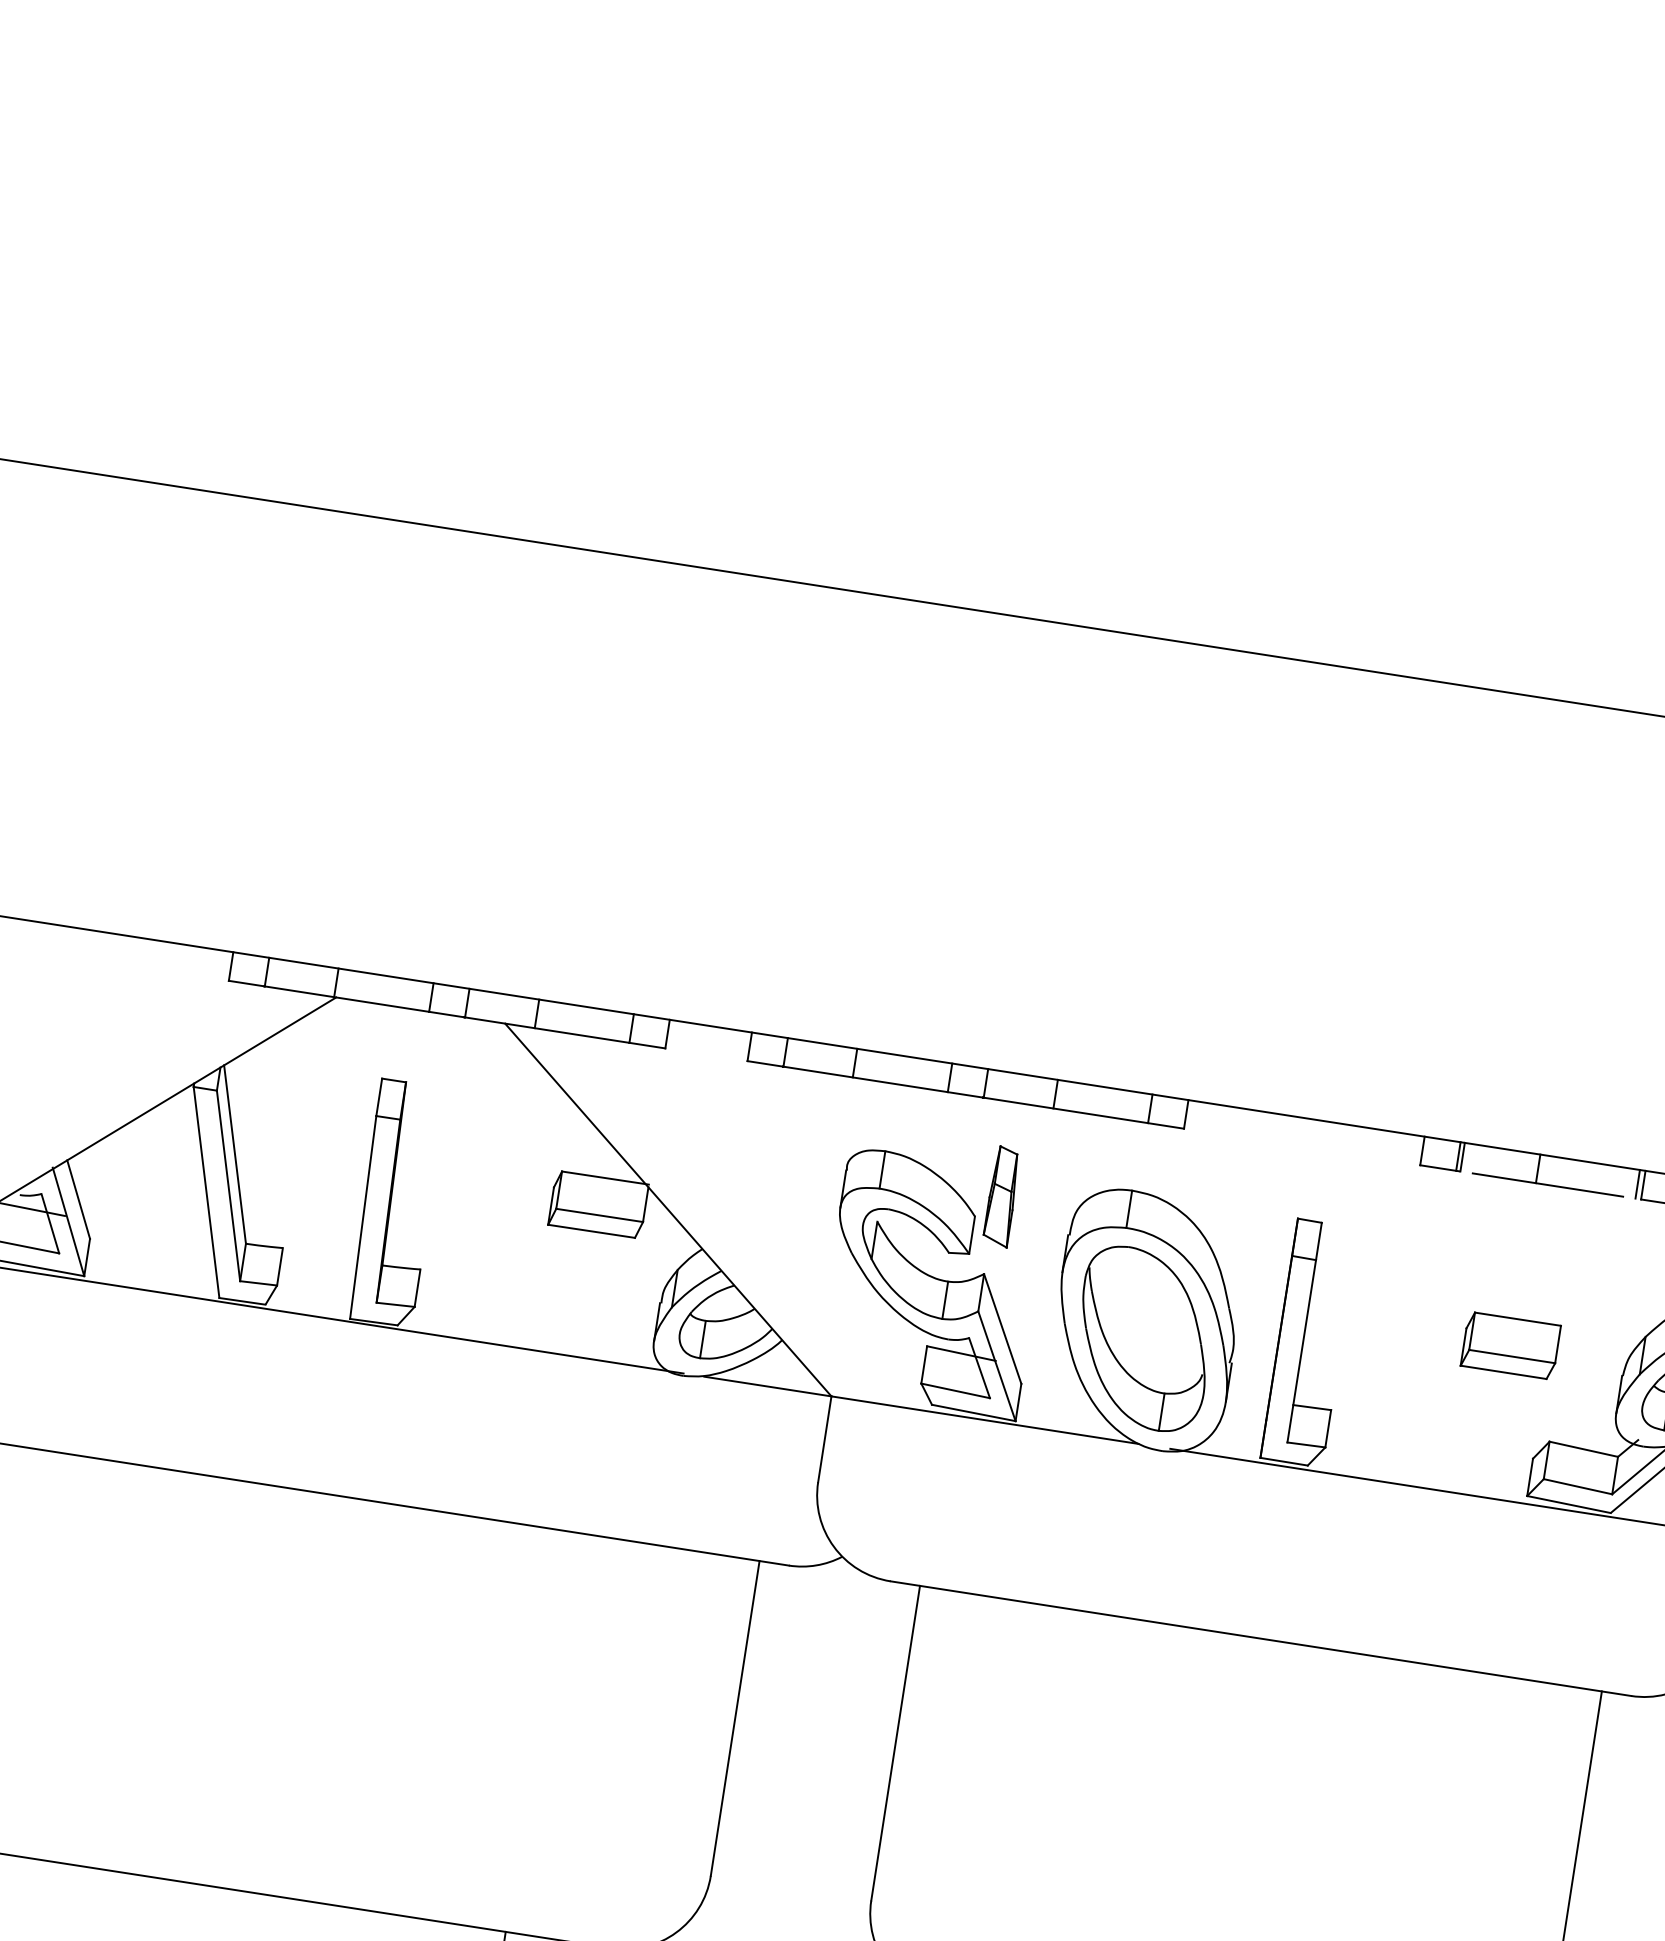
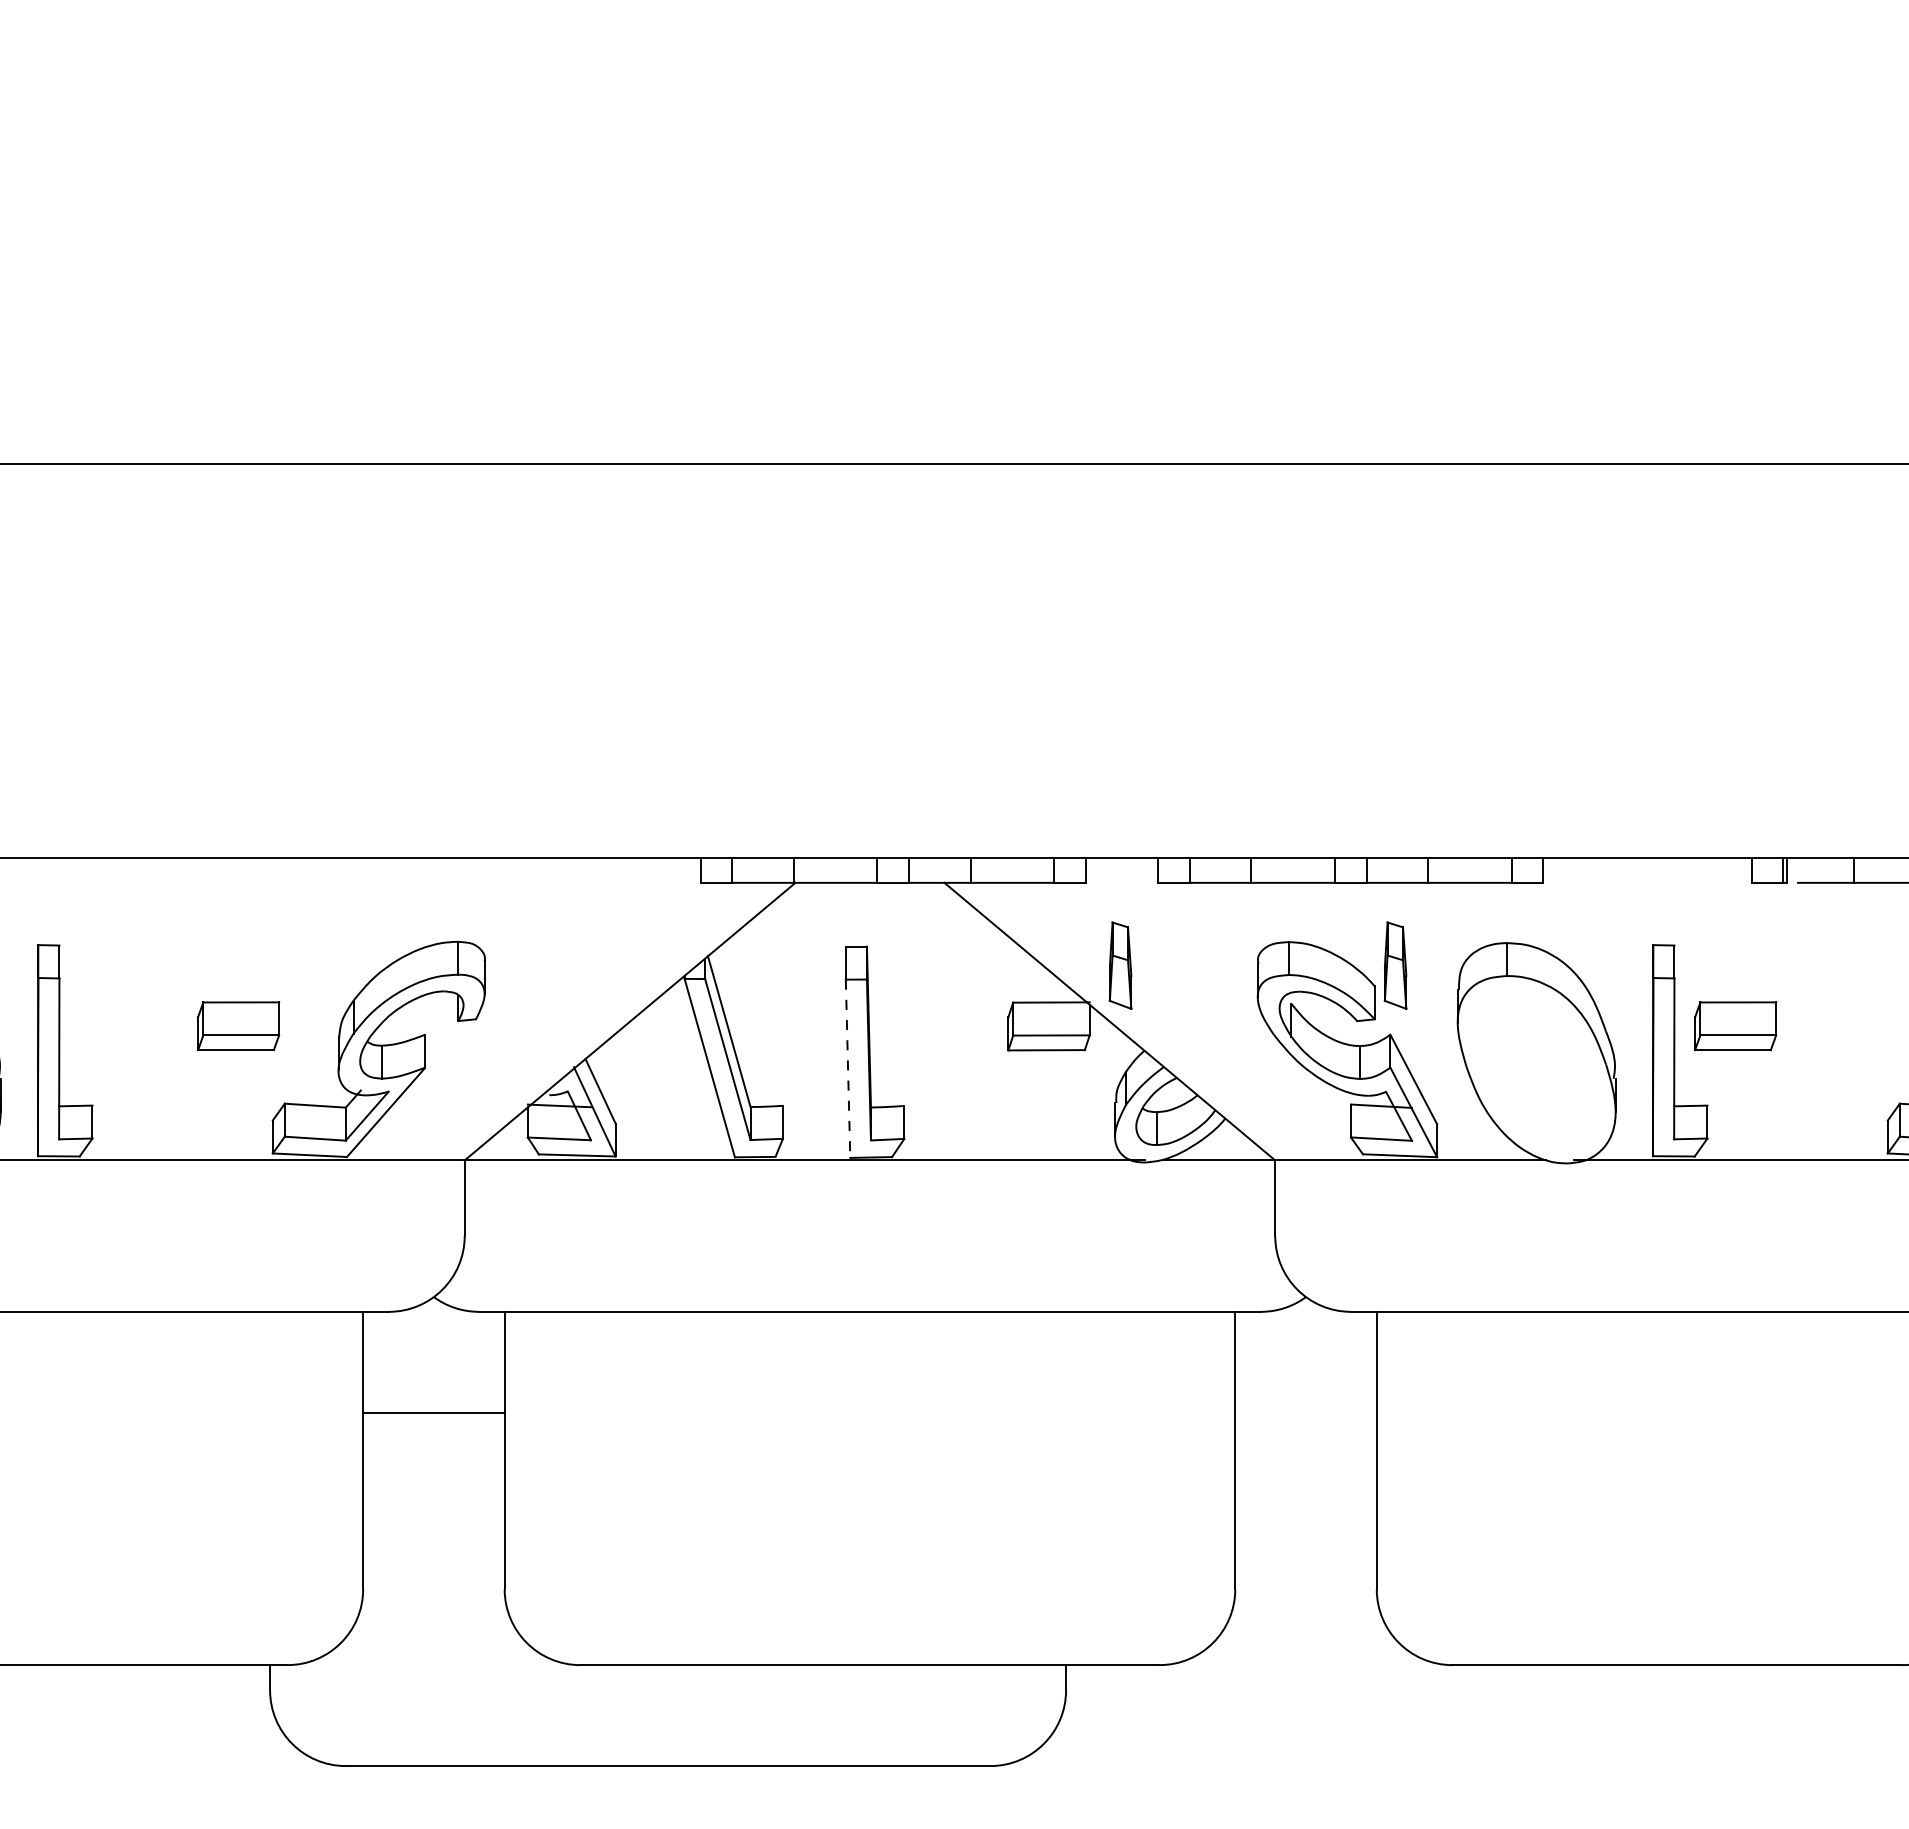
part: (690, 1148) -> (1120, 965), added
line: (363, 1218) -> (848, 1069), solid -> dashed
part: (1143, 1339) -> (1536, 1069), removed
part: (1510, 1346) -> (1735, 1026), moved

